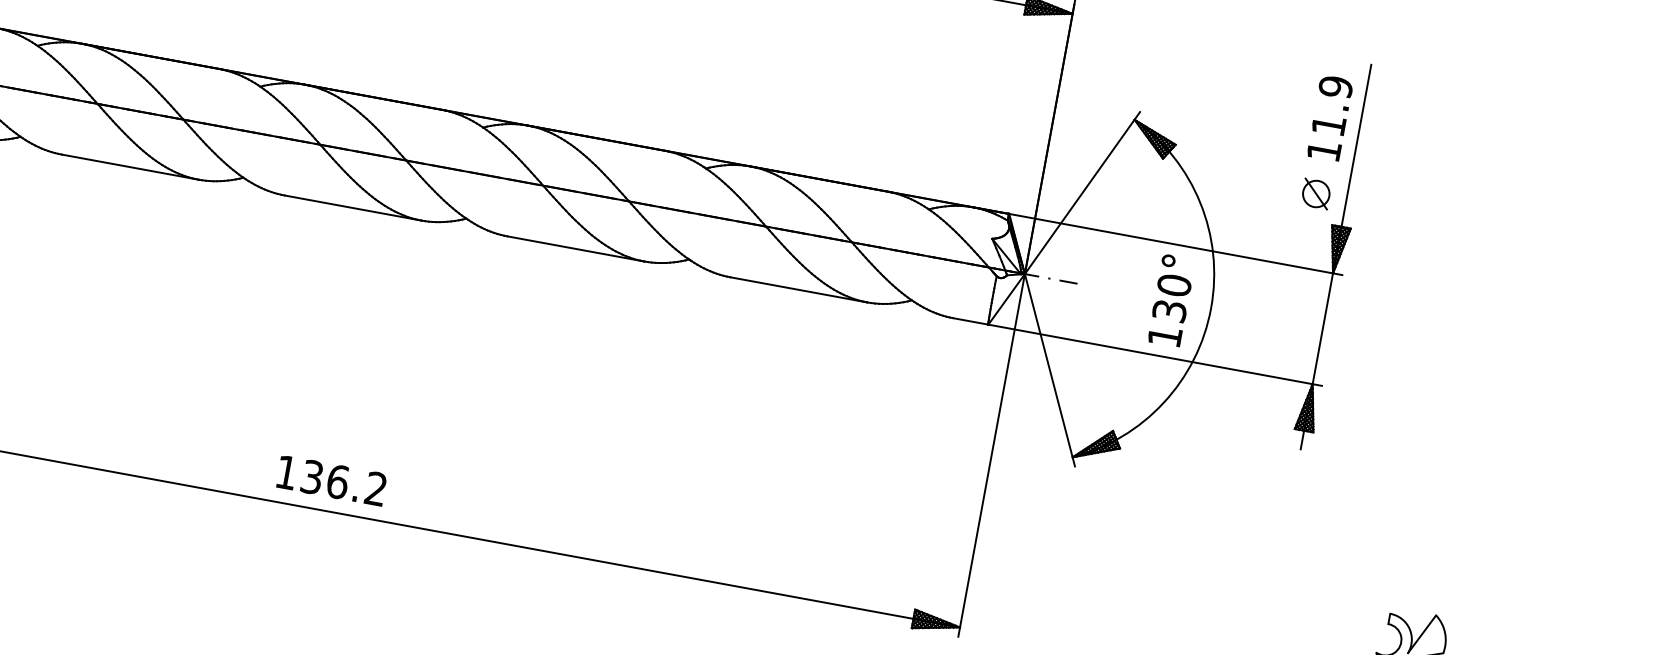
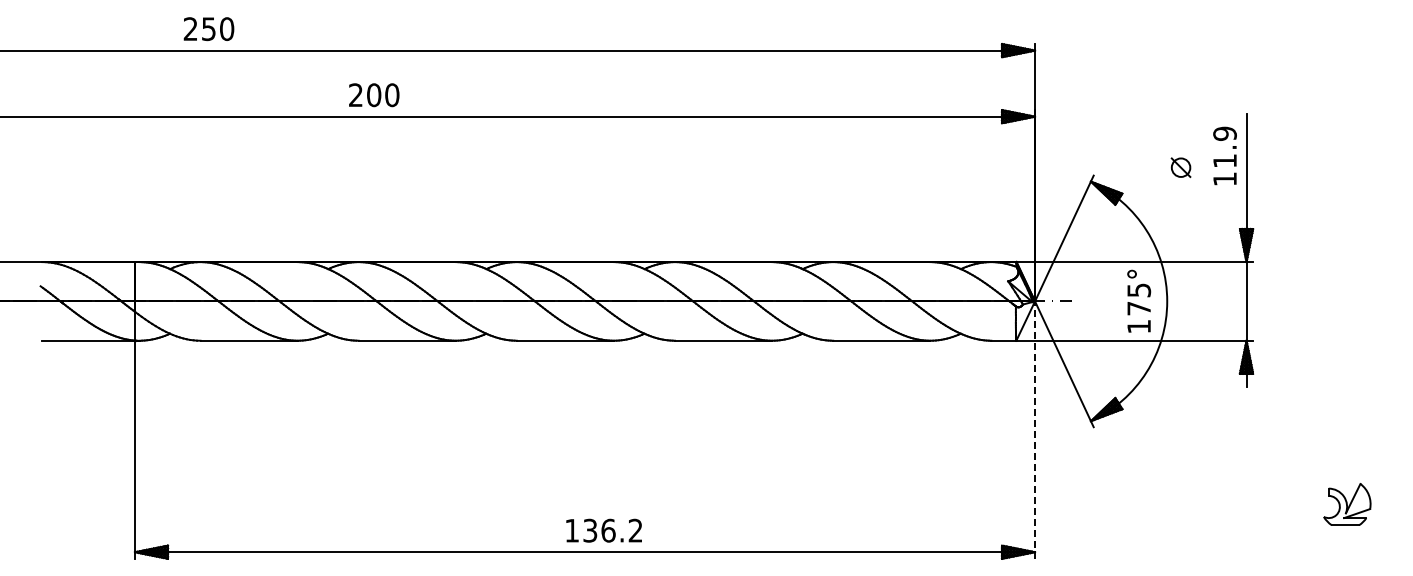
part: (1315, 193) -> (1180, 167), moved
text: (1172, 298) -> (1139, 299), 130° -> 175°
line: (992, 456) -> (1035, 430), solid -> dashed
text: (330, 480) -> (603, 530), moved

